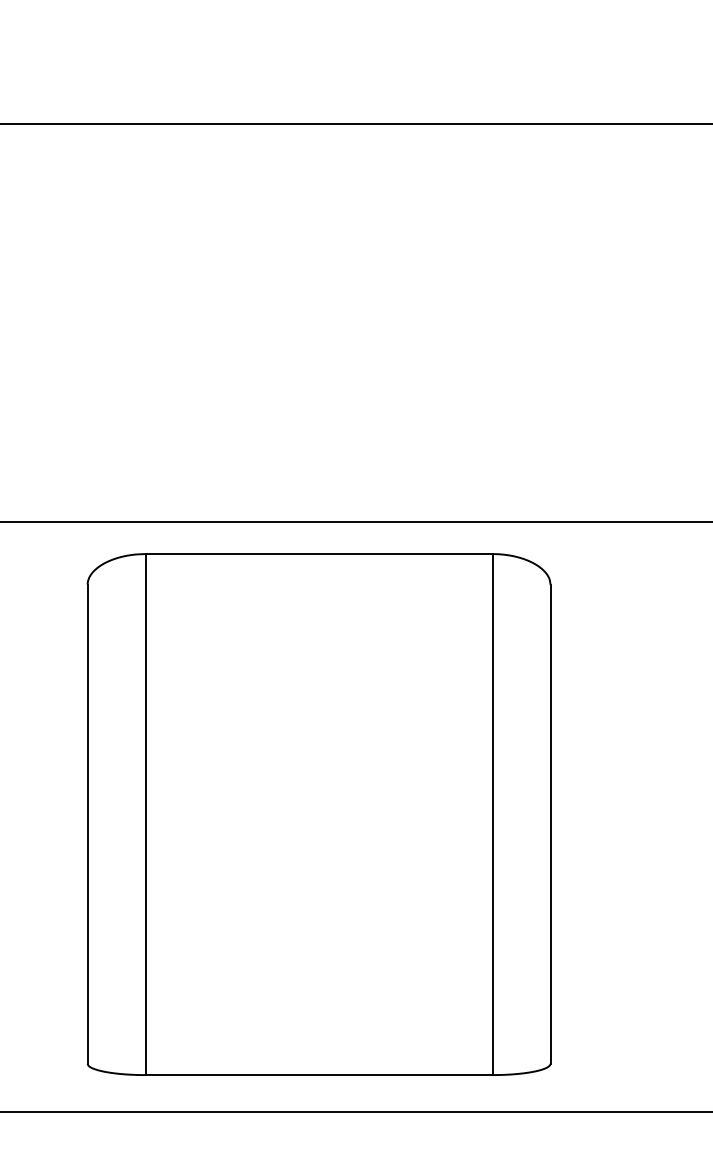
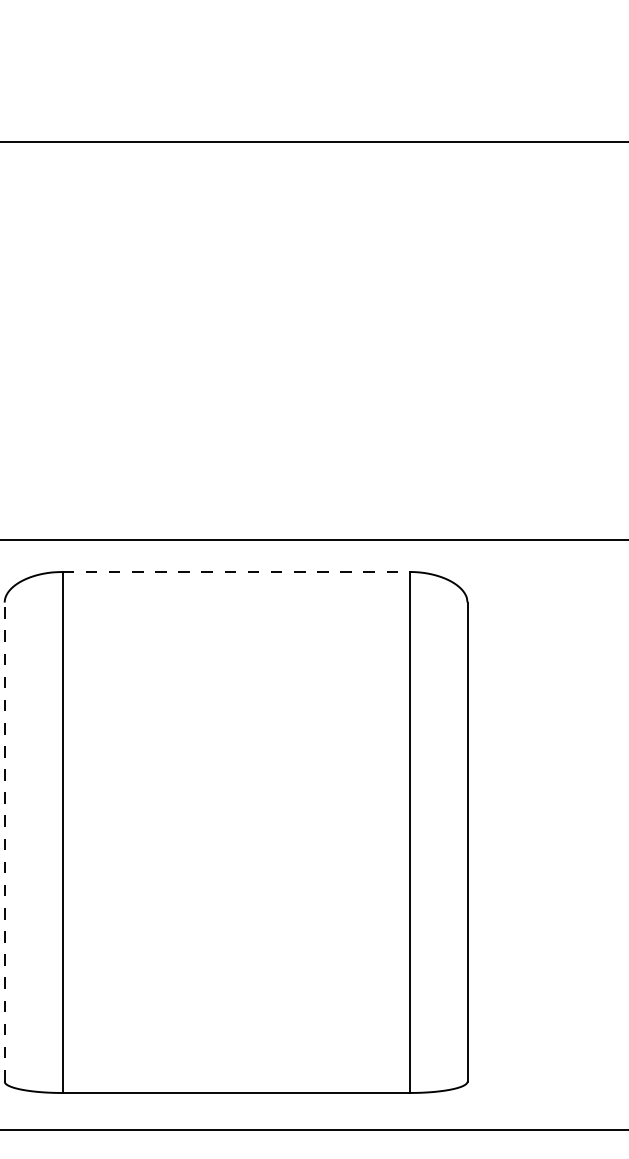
line: (319, 554) -> (236, 572), solid -> dashed
line: (87, 824) -> (4, 842), solid -> dashed

